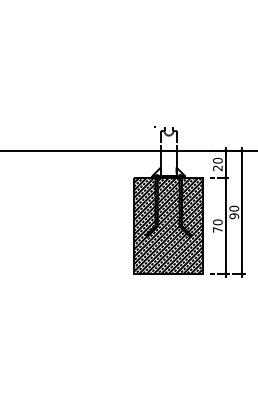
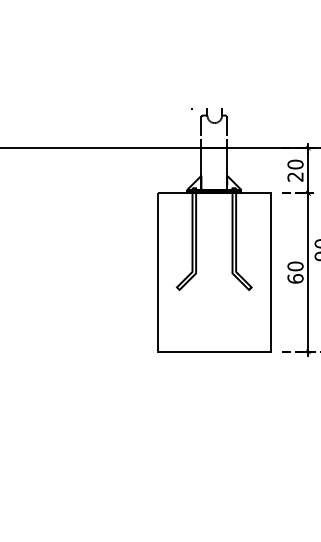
hatch: (168, 226) -> (213, 273), removed
text: (217, 229) -> (294, 278), 70 -> 60

